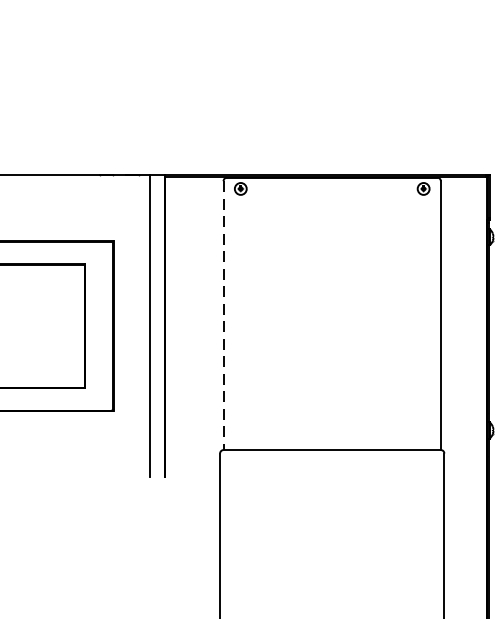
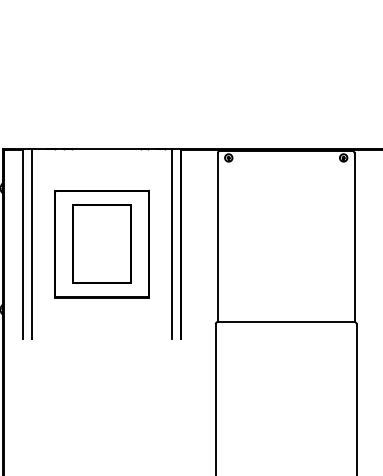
line: (222, 317) -> (217, 238), dashed -> solid

